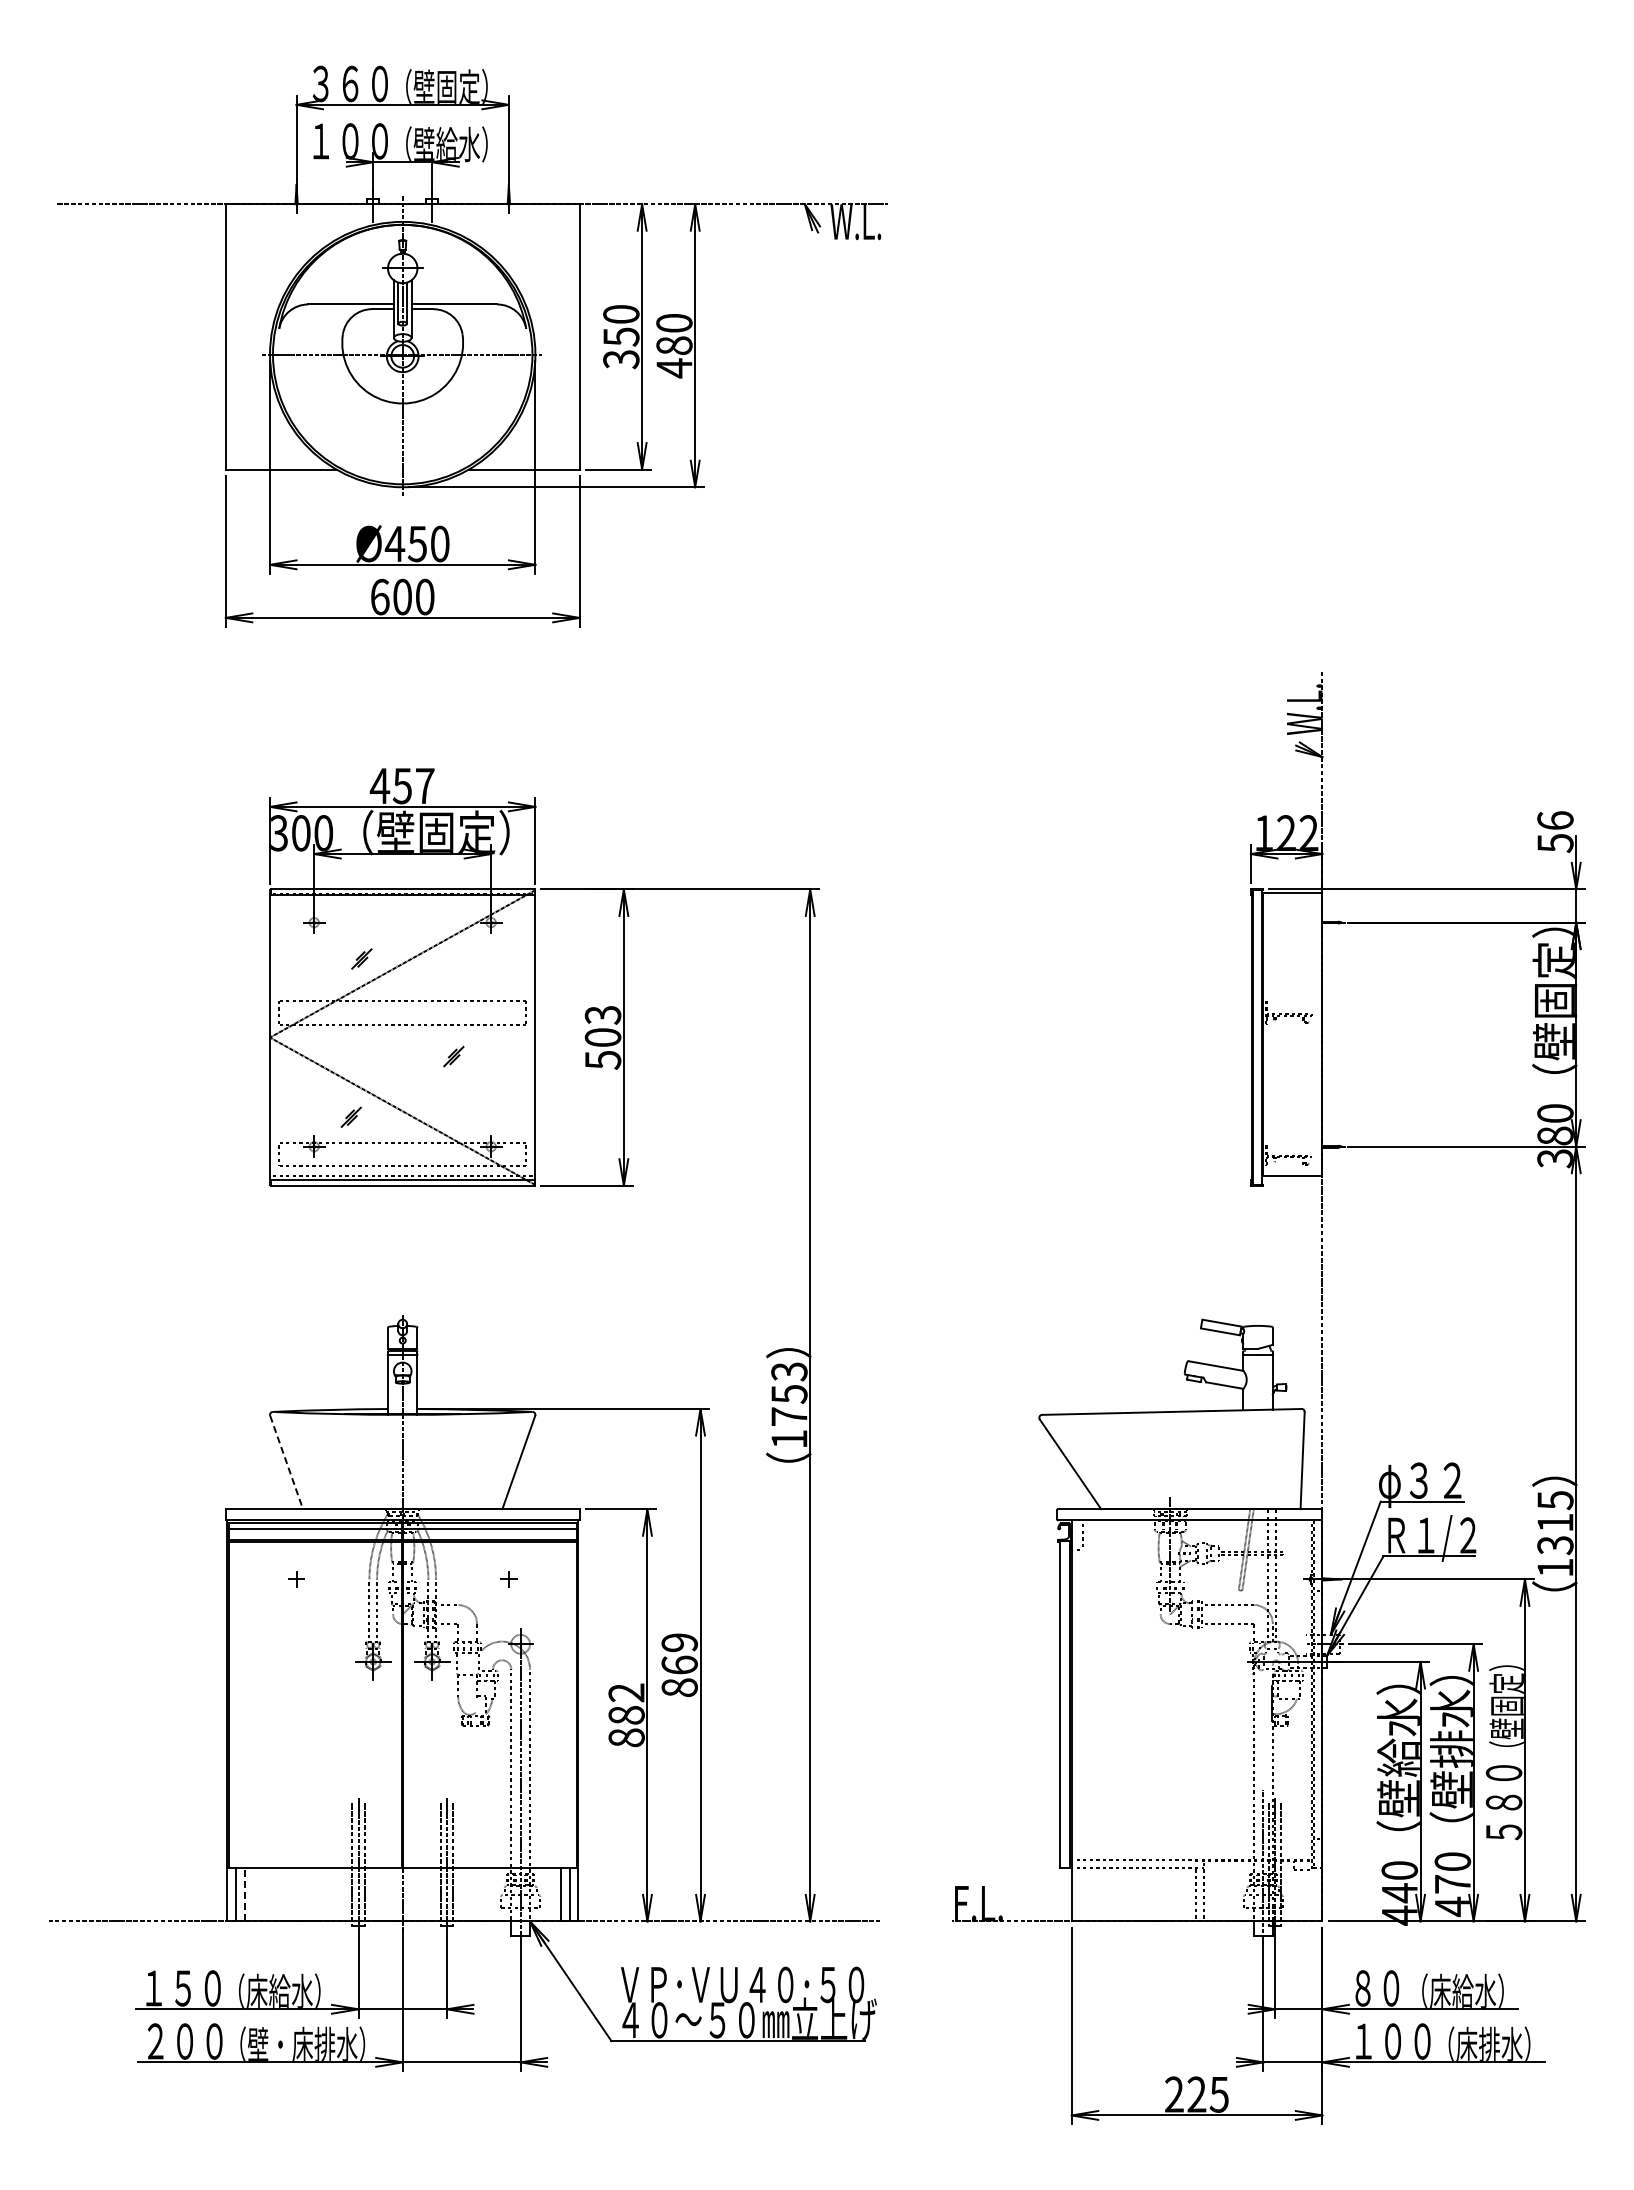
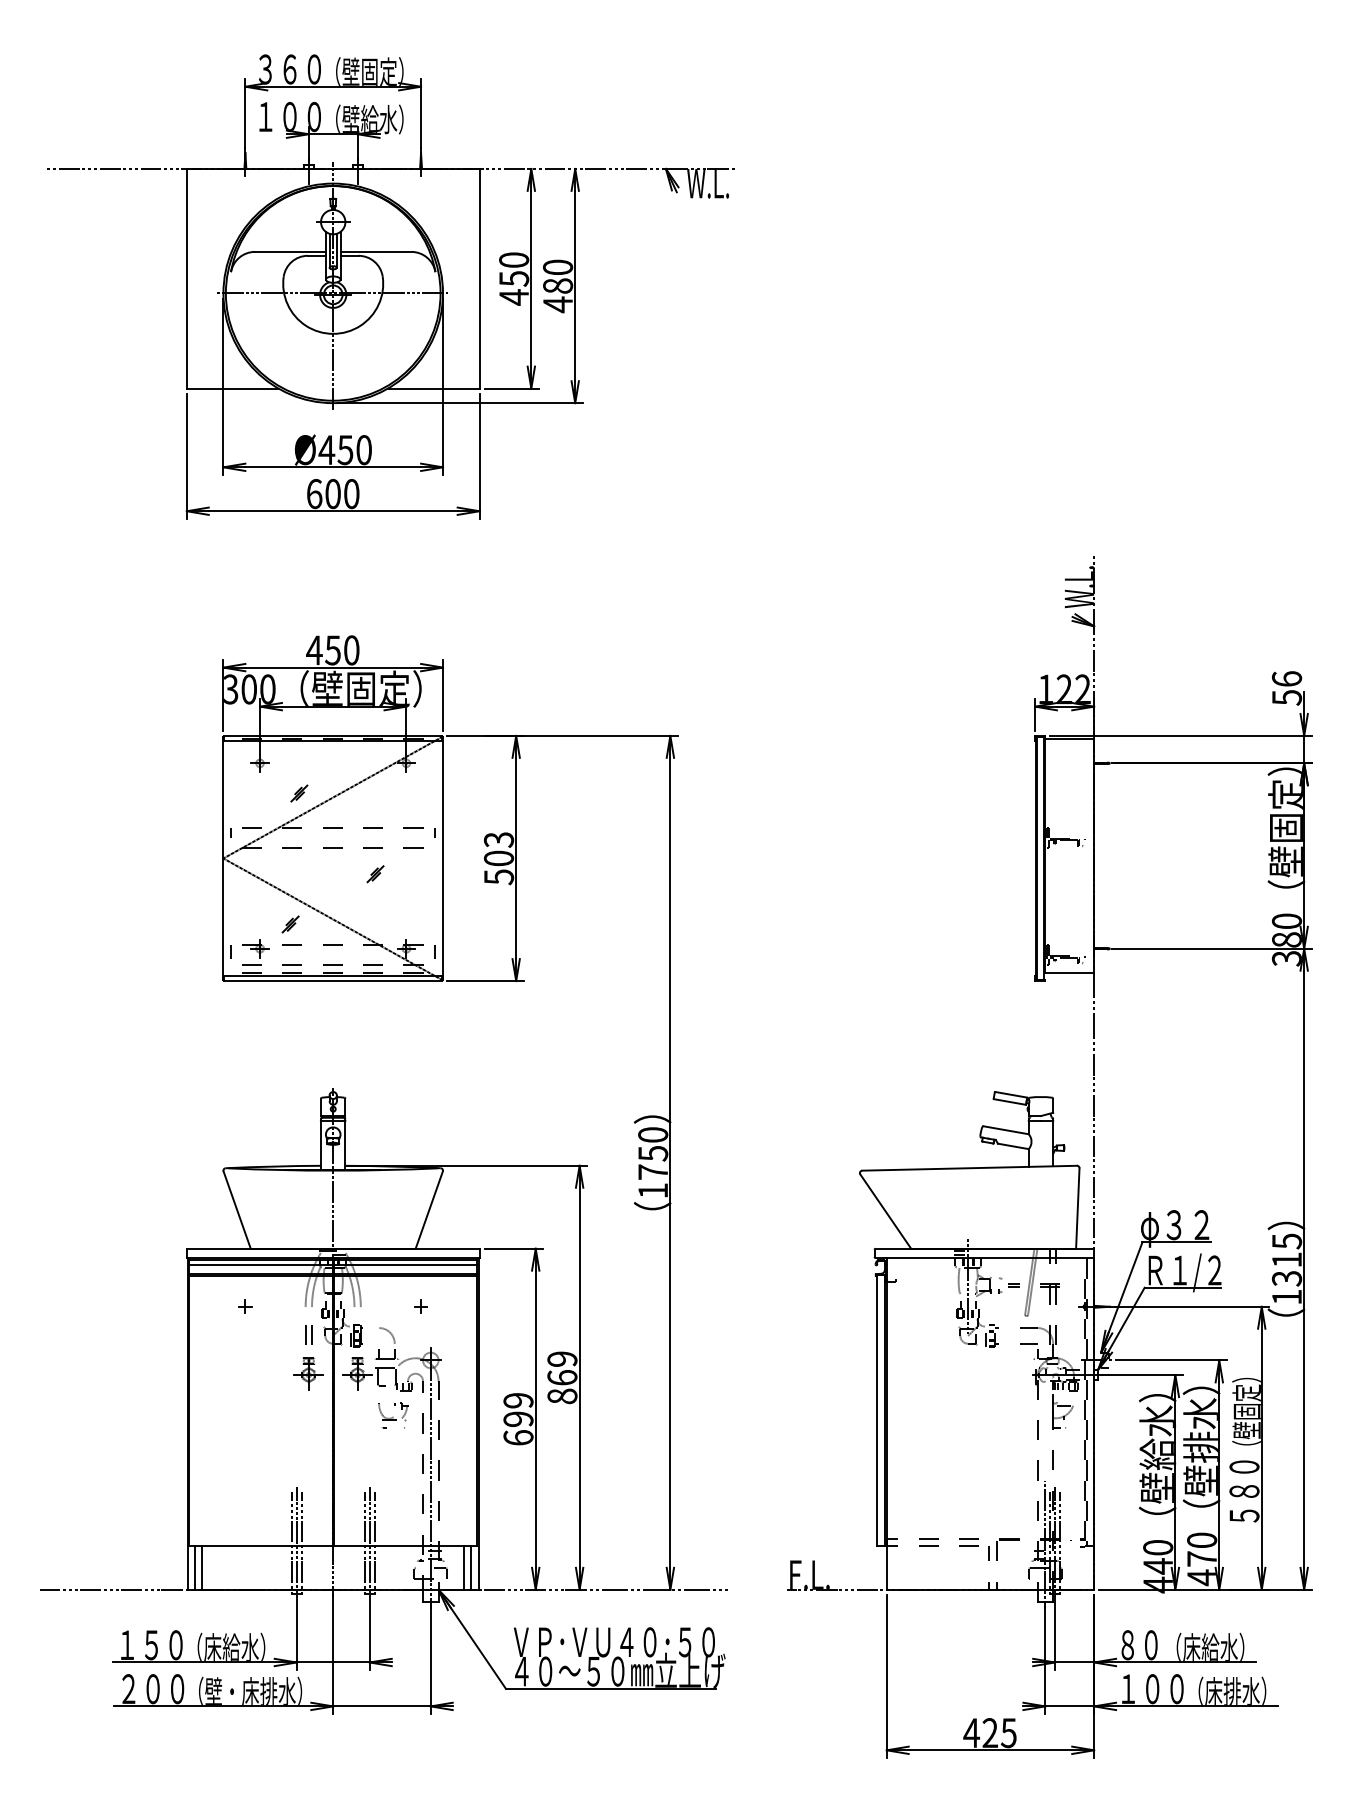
text: (621, 359) -> (514, 297), 350 -> 450
text: (425, 785) -> (352, 649), 457 -> 450
text: (789, 1371) -> (653, 1134), 1753 -> 1750
line: (286, 1463) -> (237, 1210), dashed -> solid
text: (626, 1715) -> (518, 1419), 882 -> 699
line: (244, 1894) -> (202, 1567), dashed -> solid
text: (1174, 2094) -> (971, 1732), 225 -> 425

